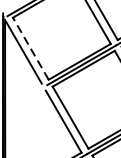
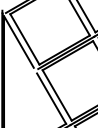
line: (30, 47) -> (24, 38), dashed -> solid

